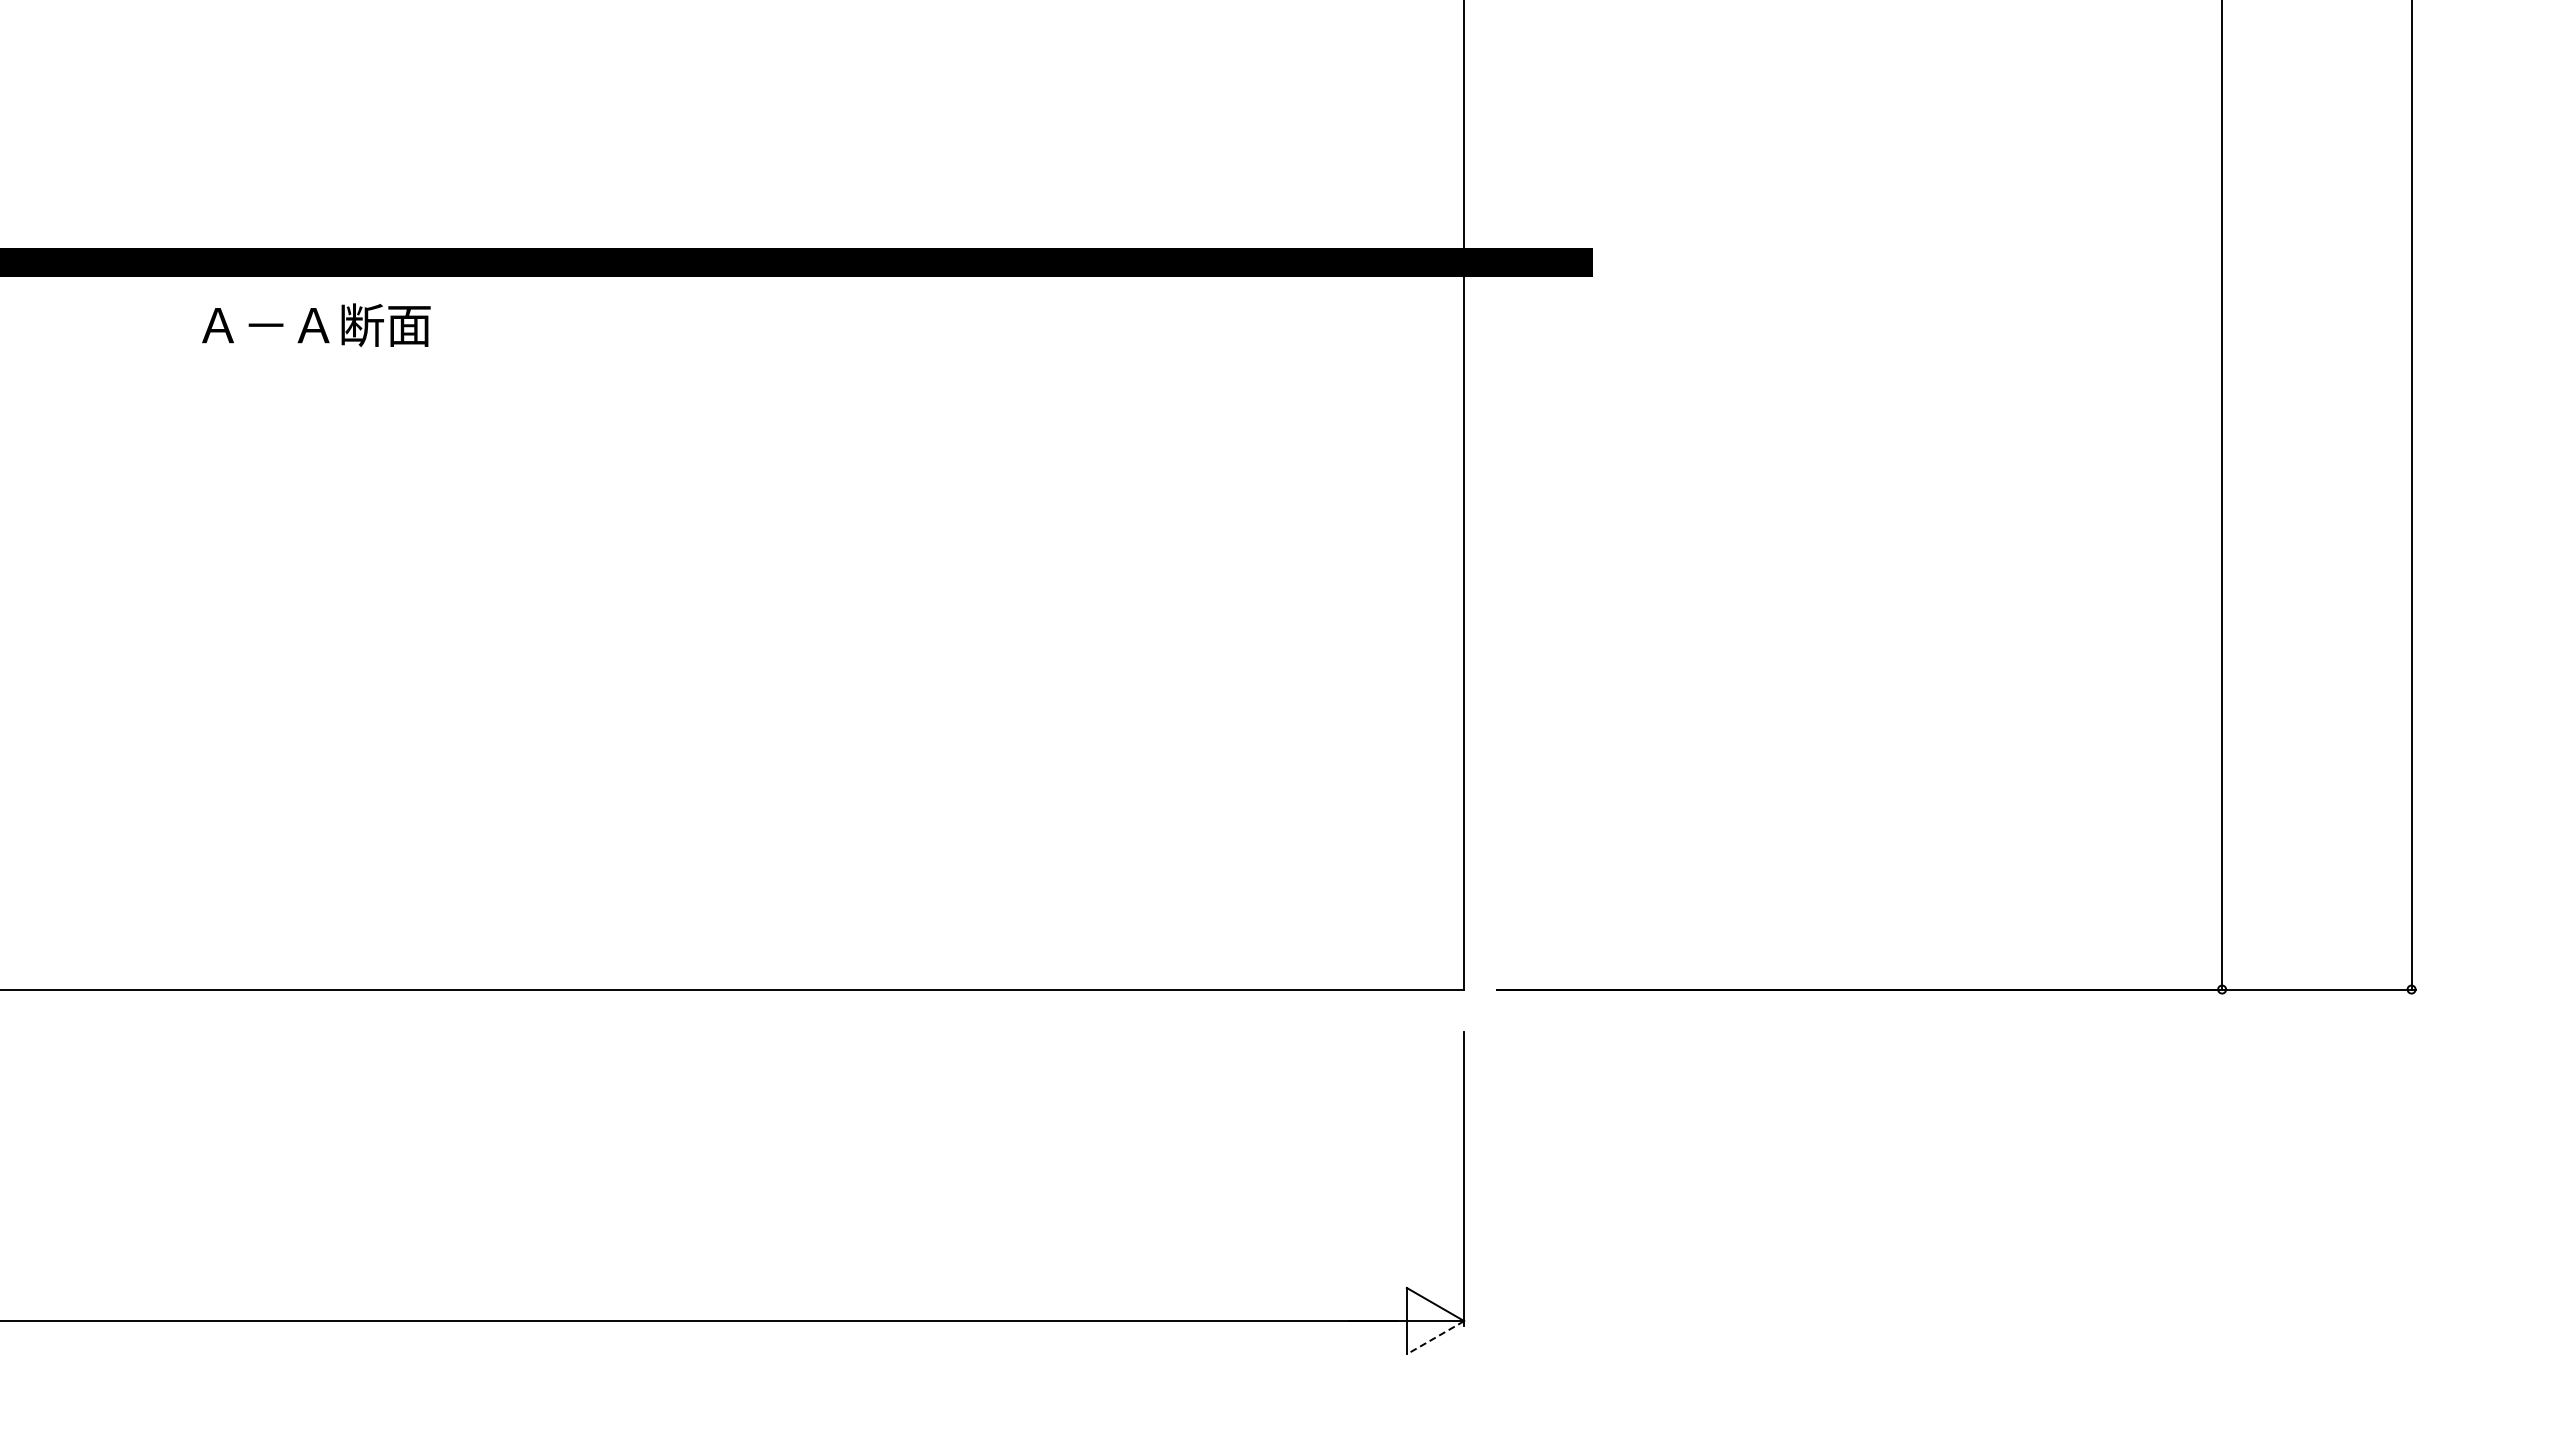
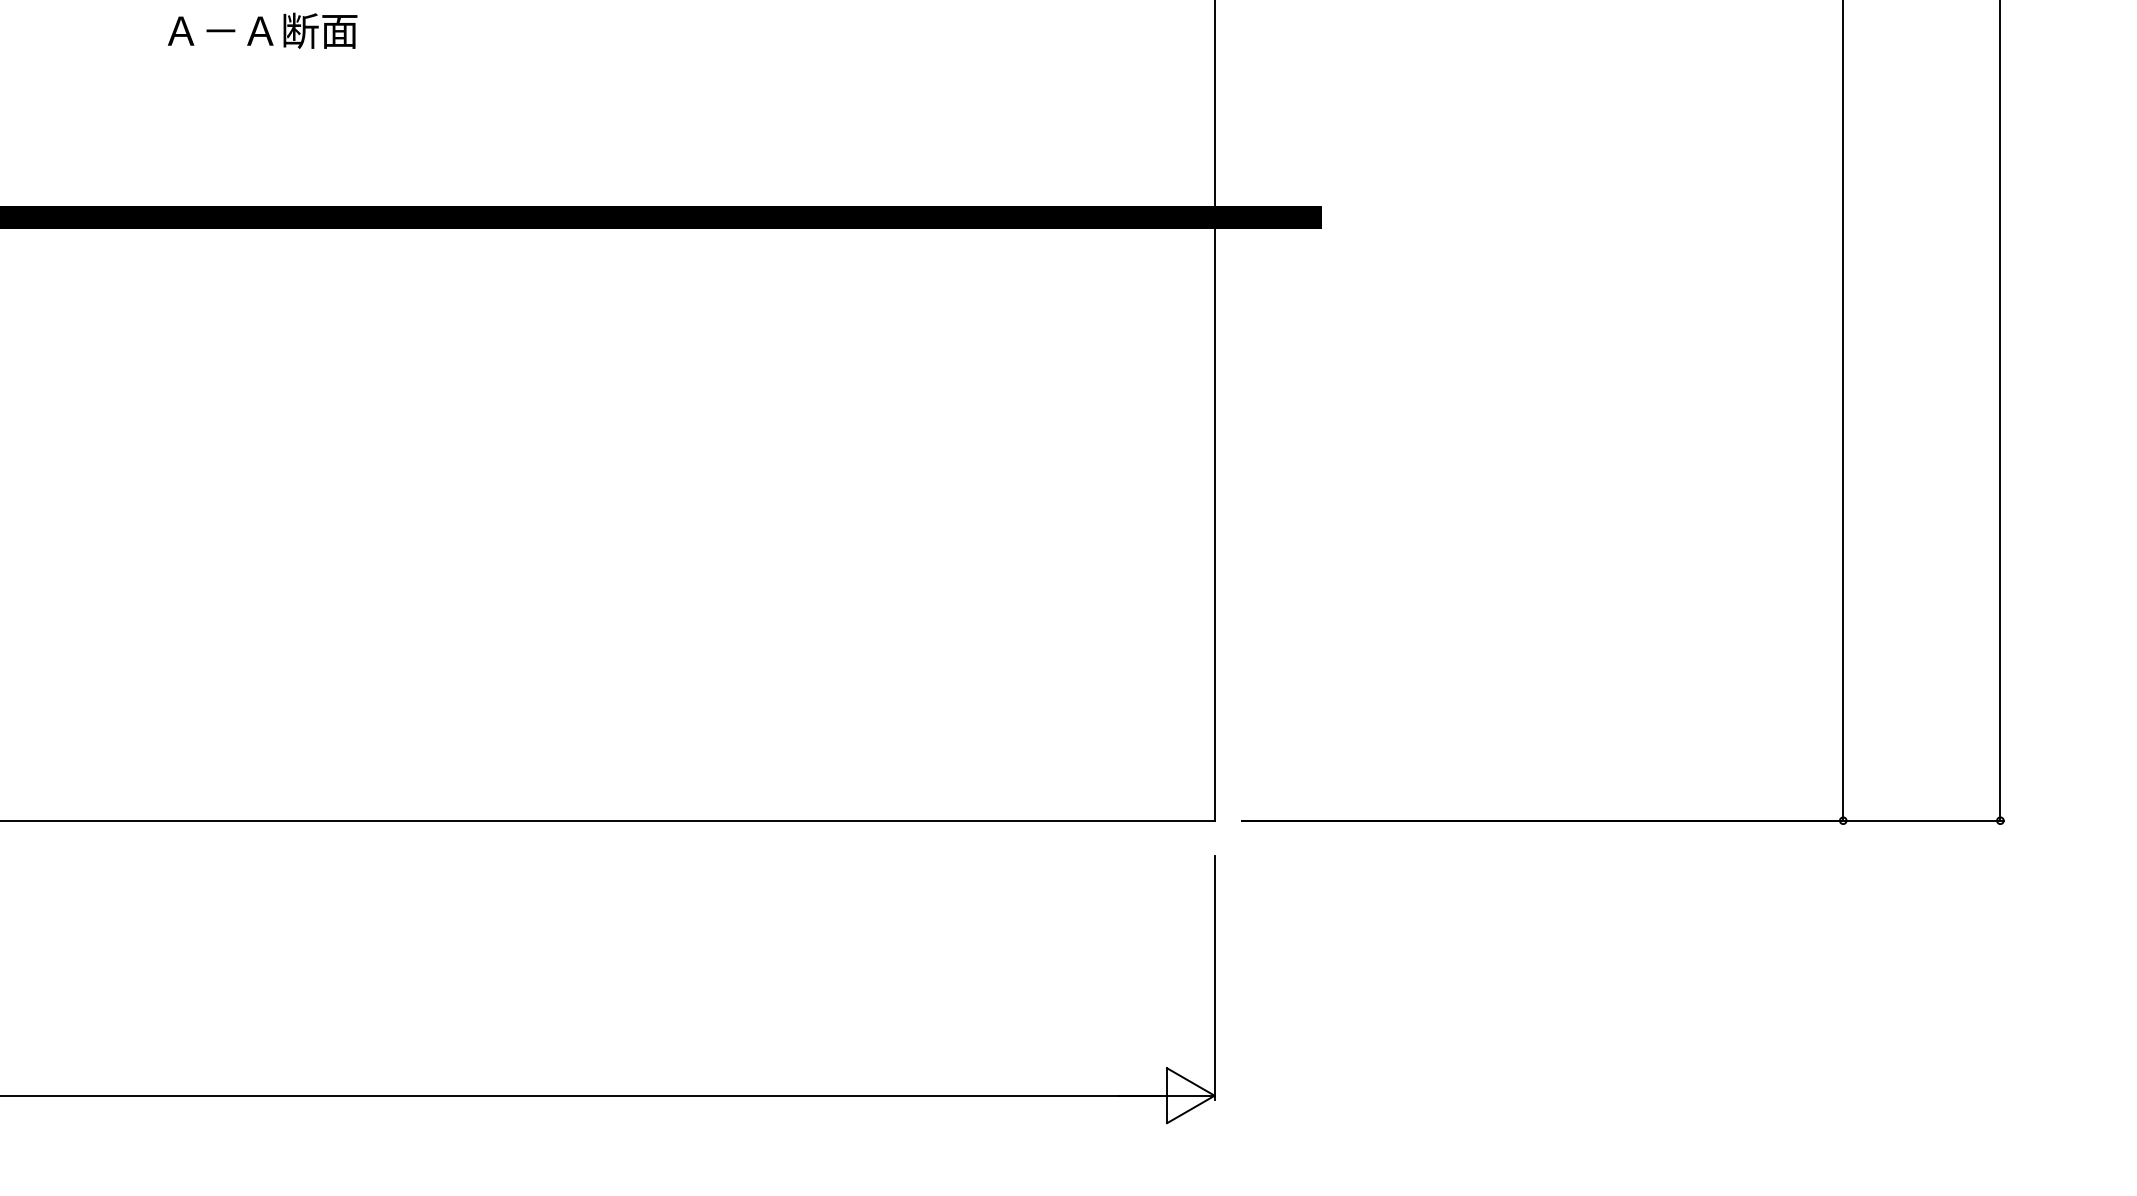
text: (316, 324) -> (262, 30), moved
line: (1435, 1337) -> (1190, 1109), dashed -> solid

